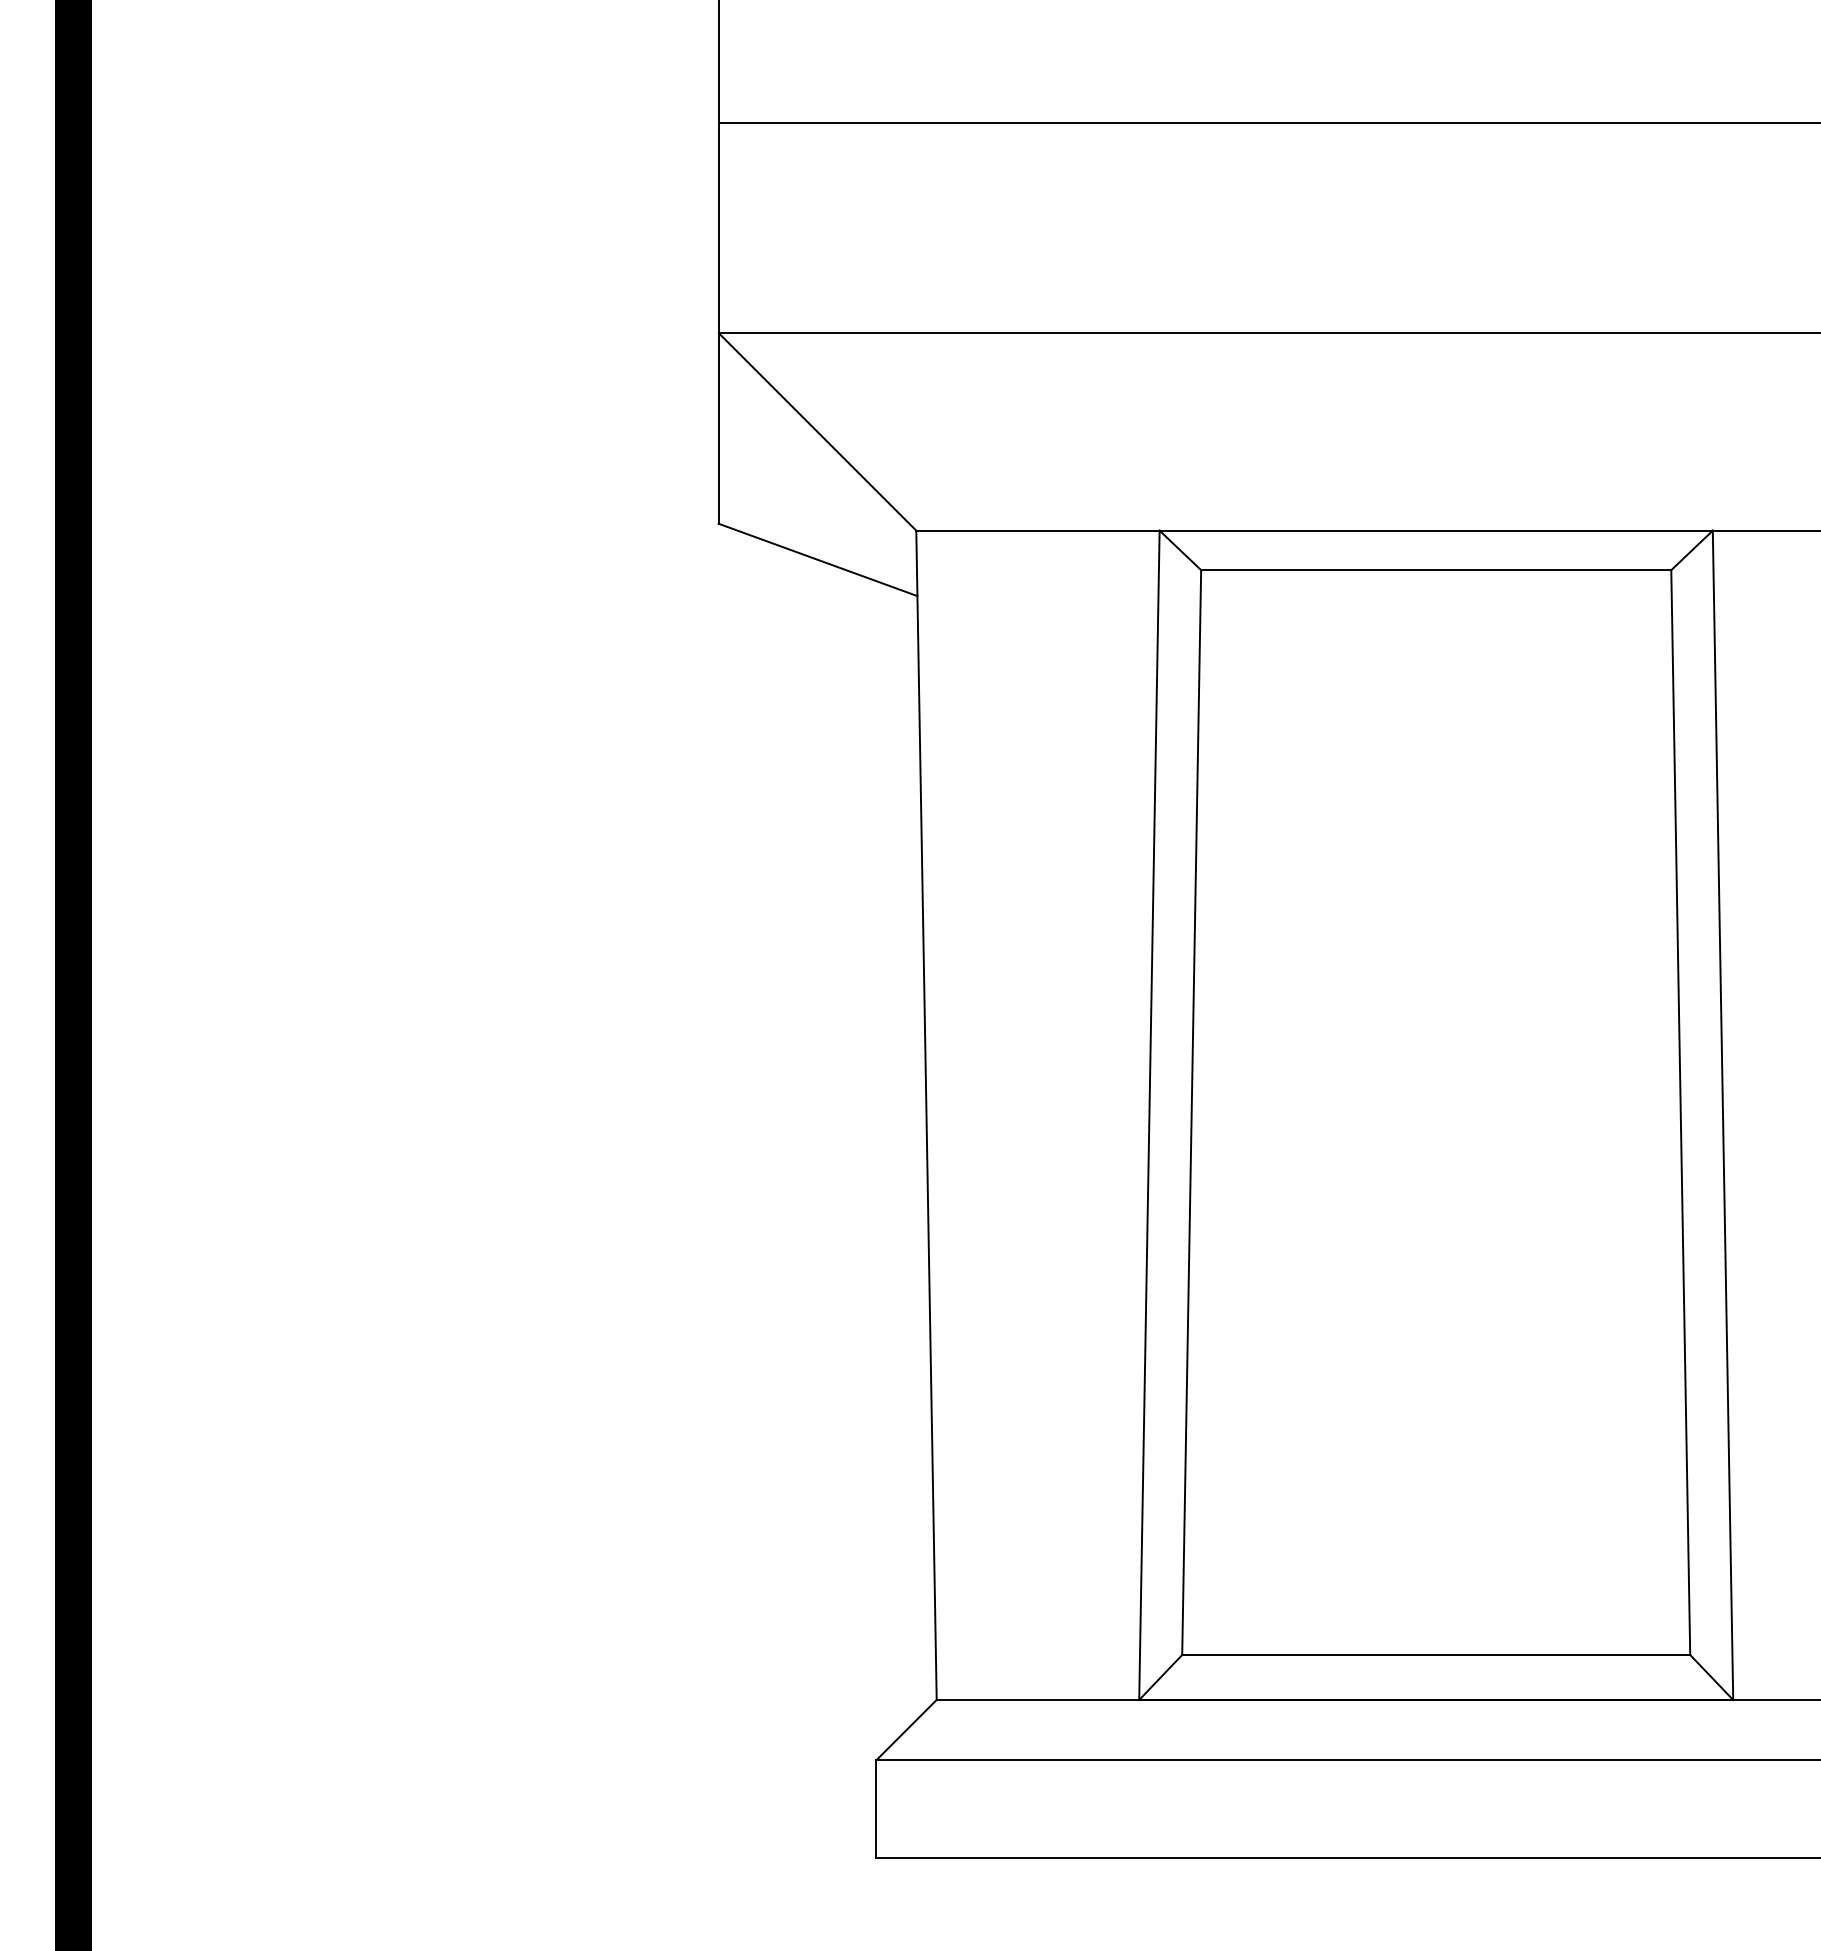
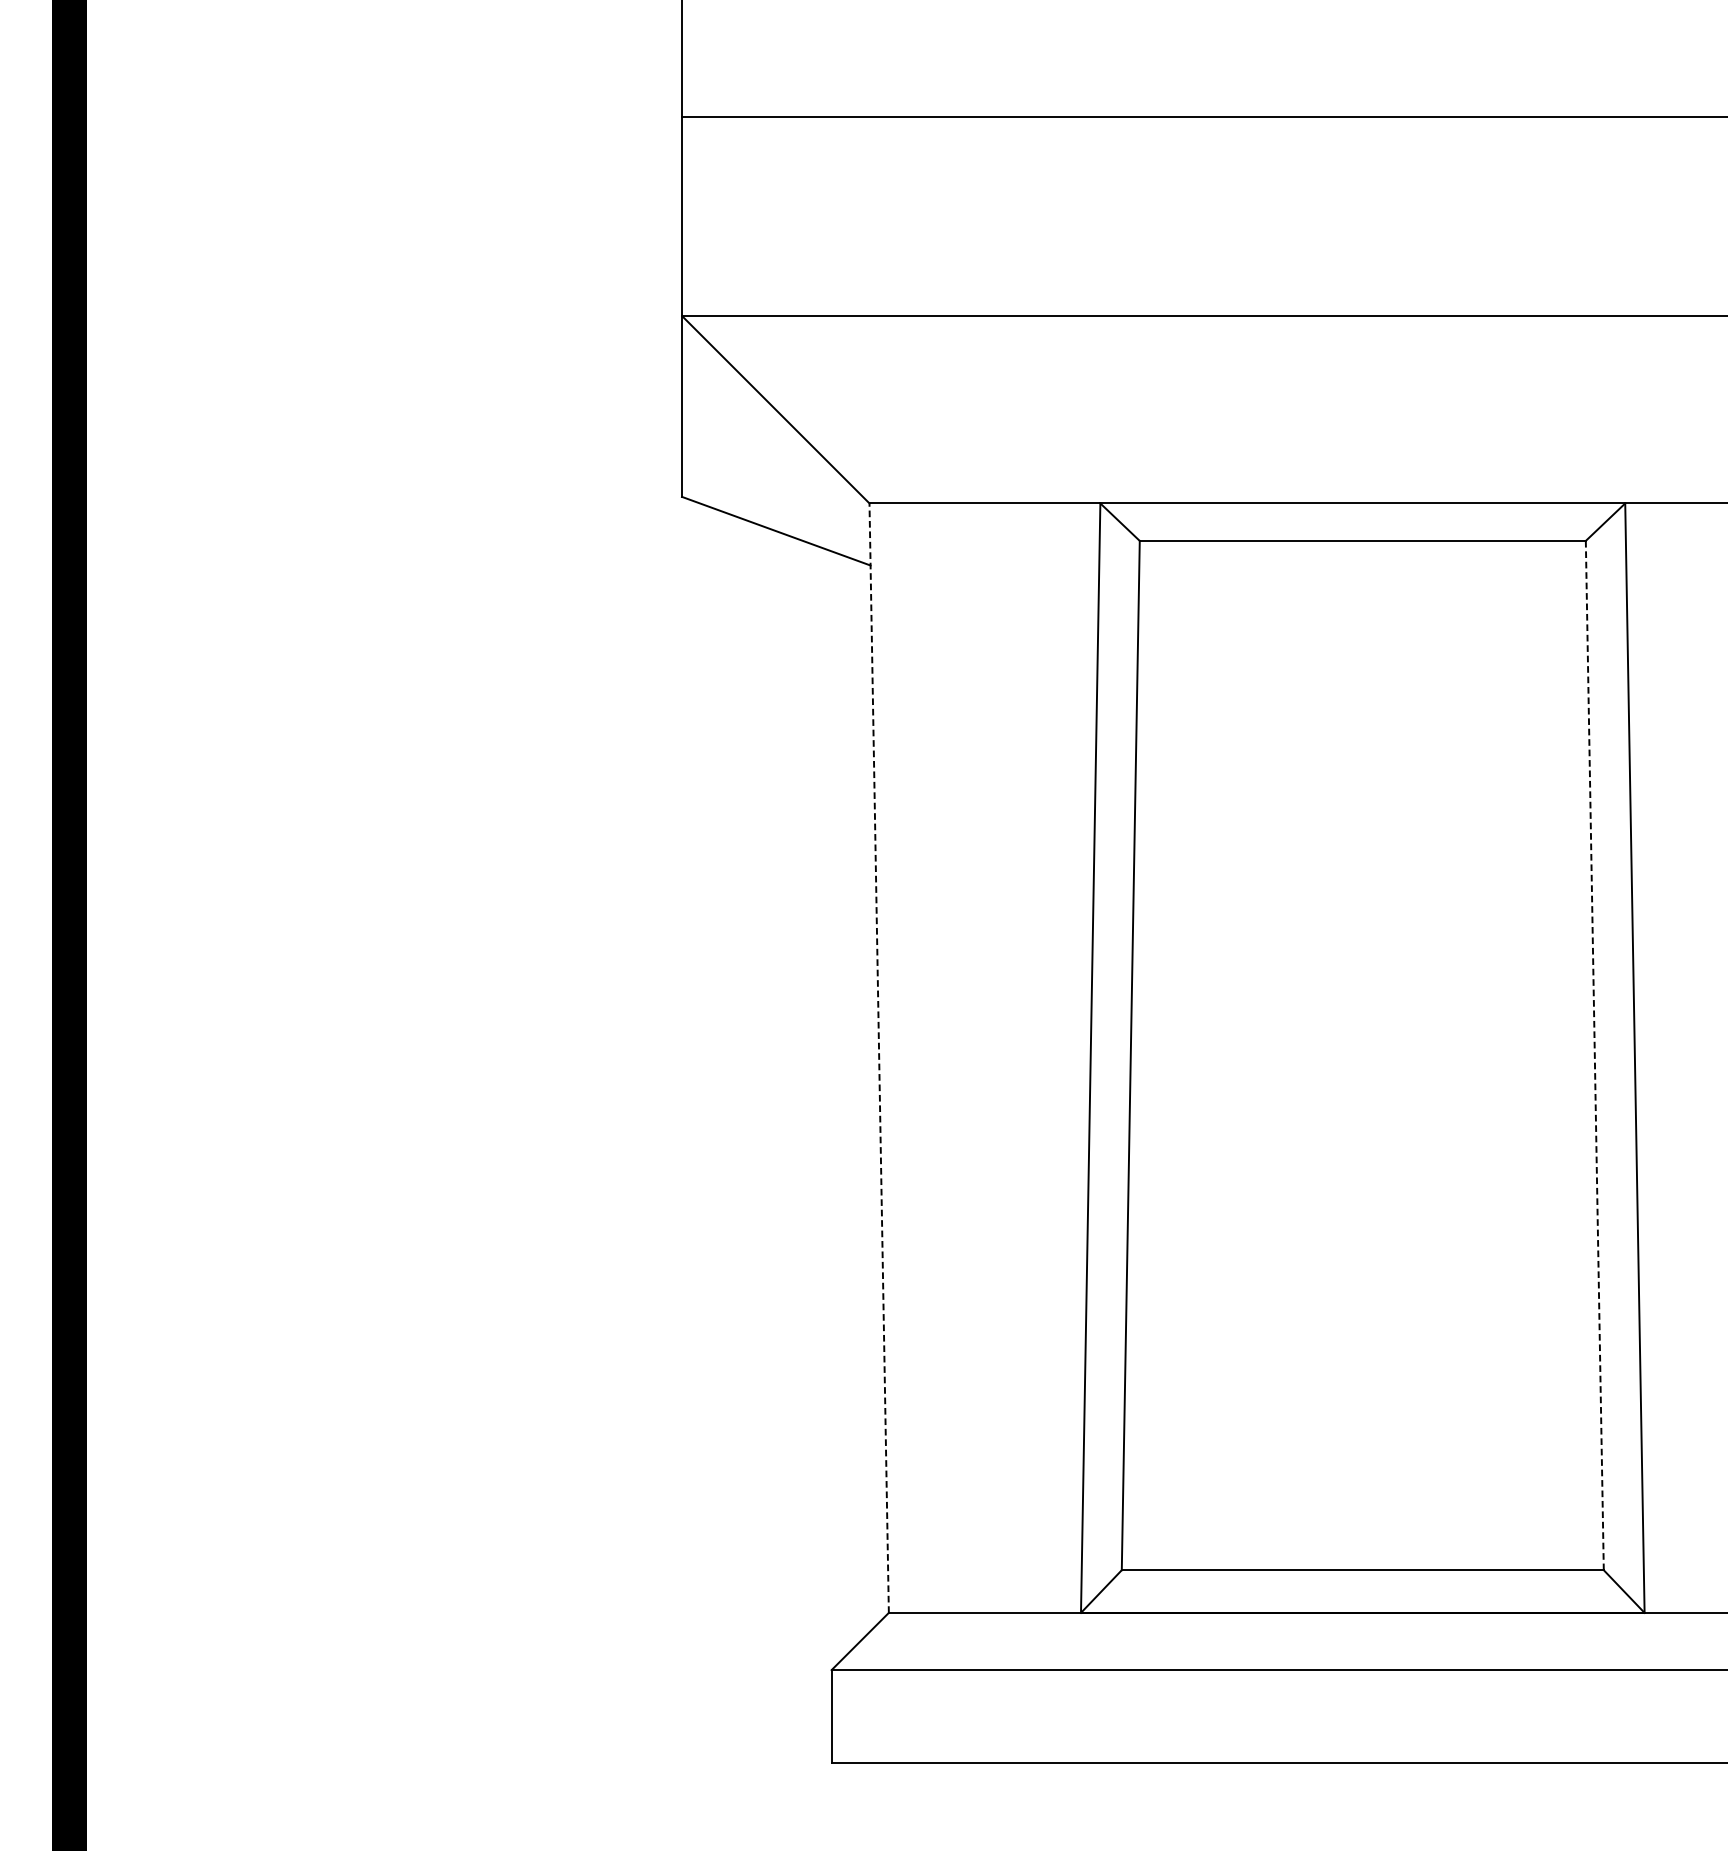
line: (1680, 1112) -> (1594, 1055), solid -> dashed
line: (926, 1115) -> (879, 1058), solid -> dashed

